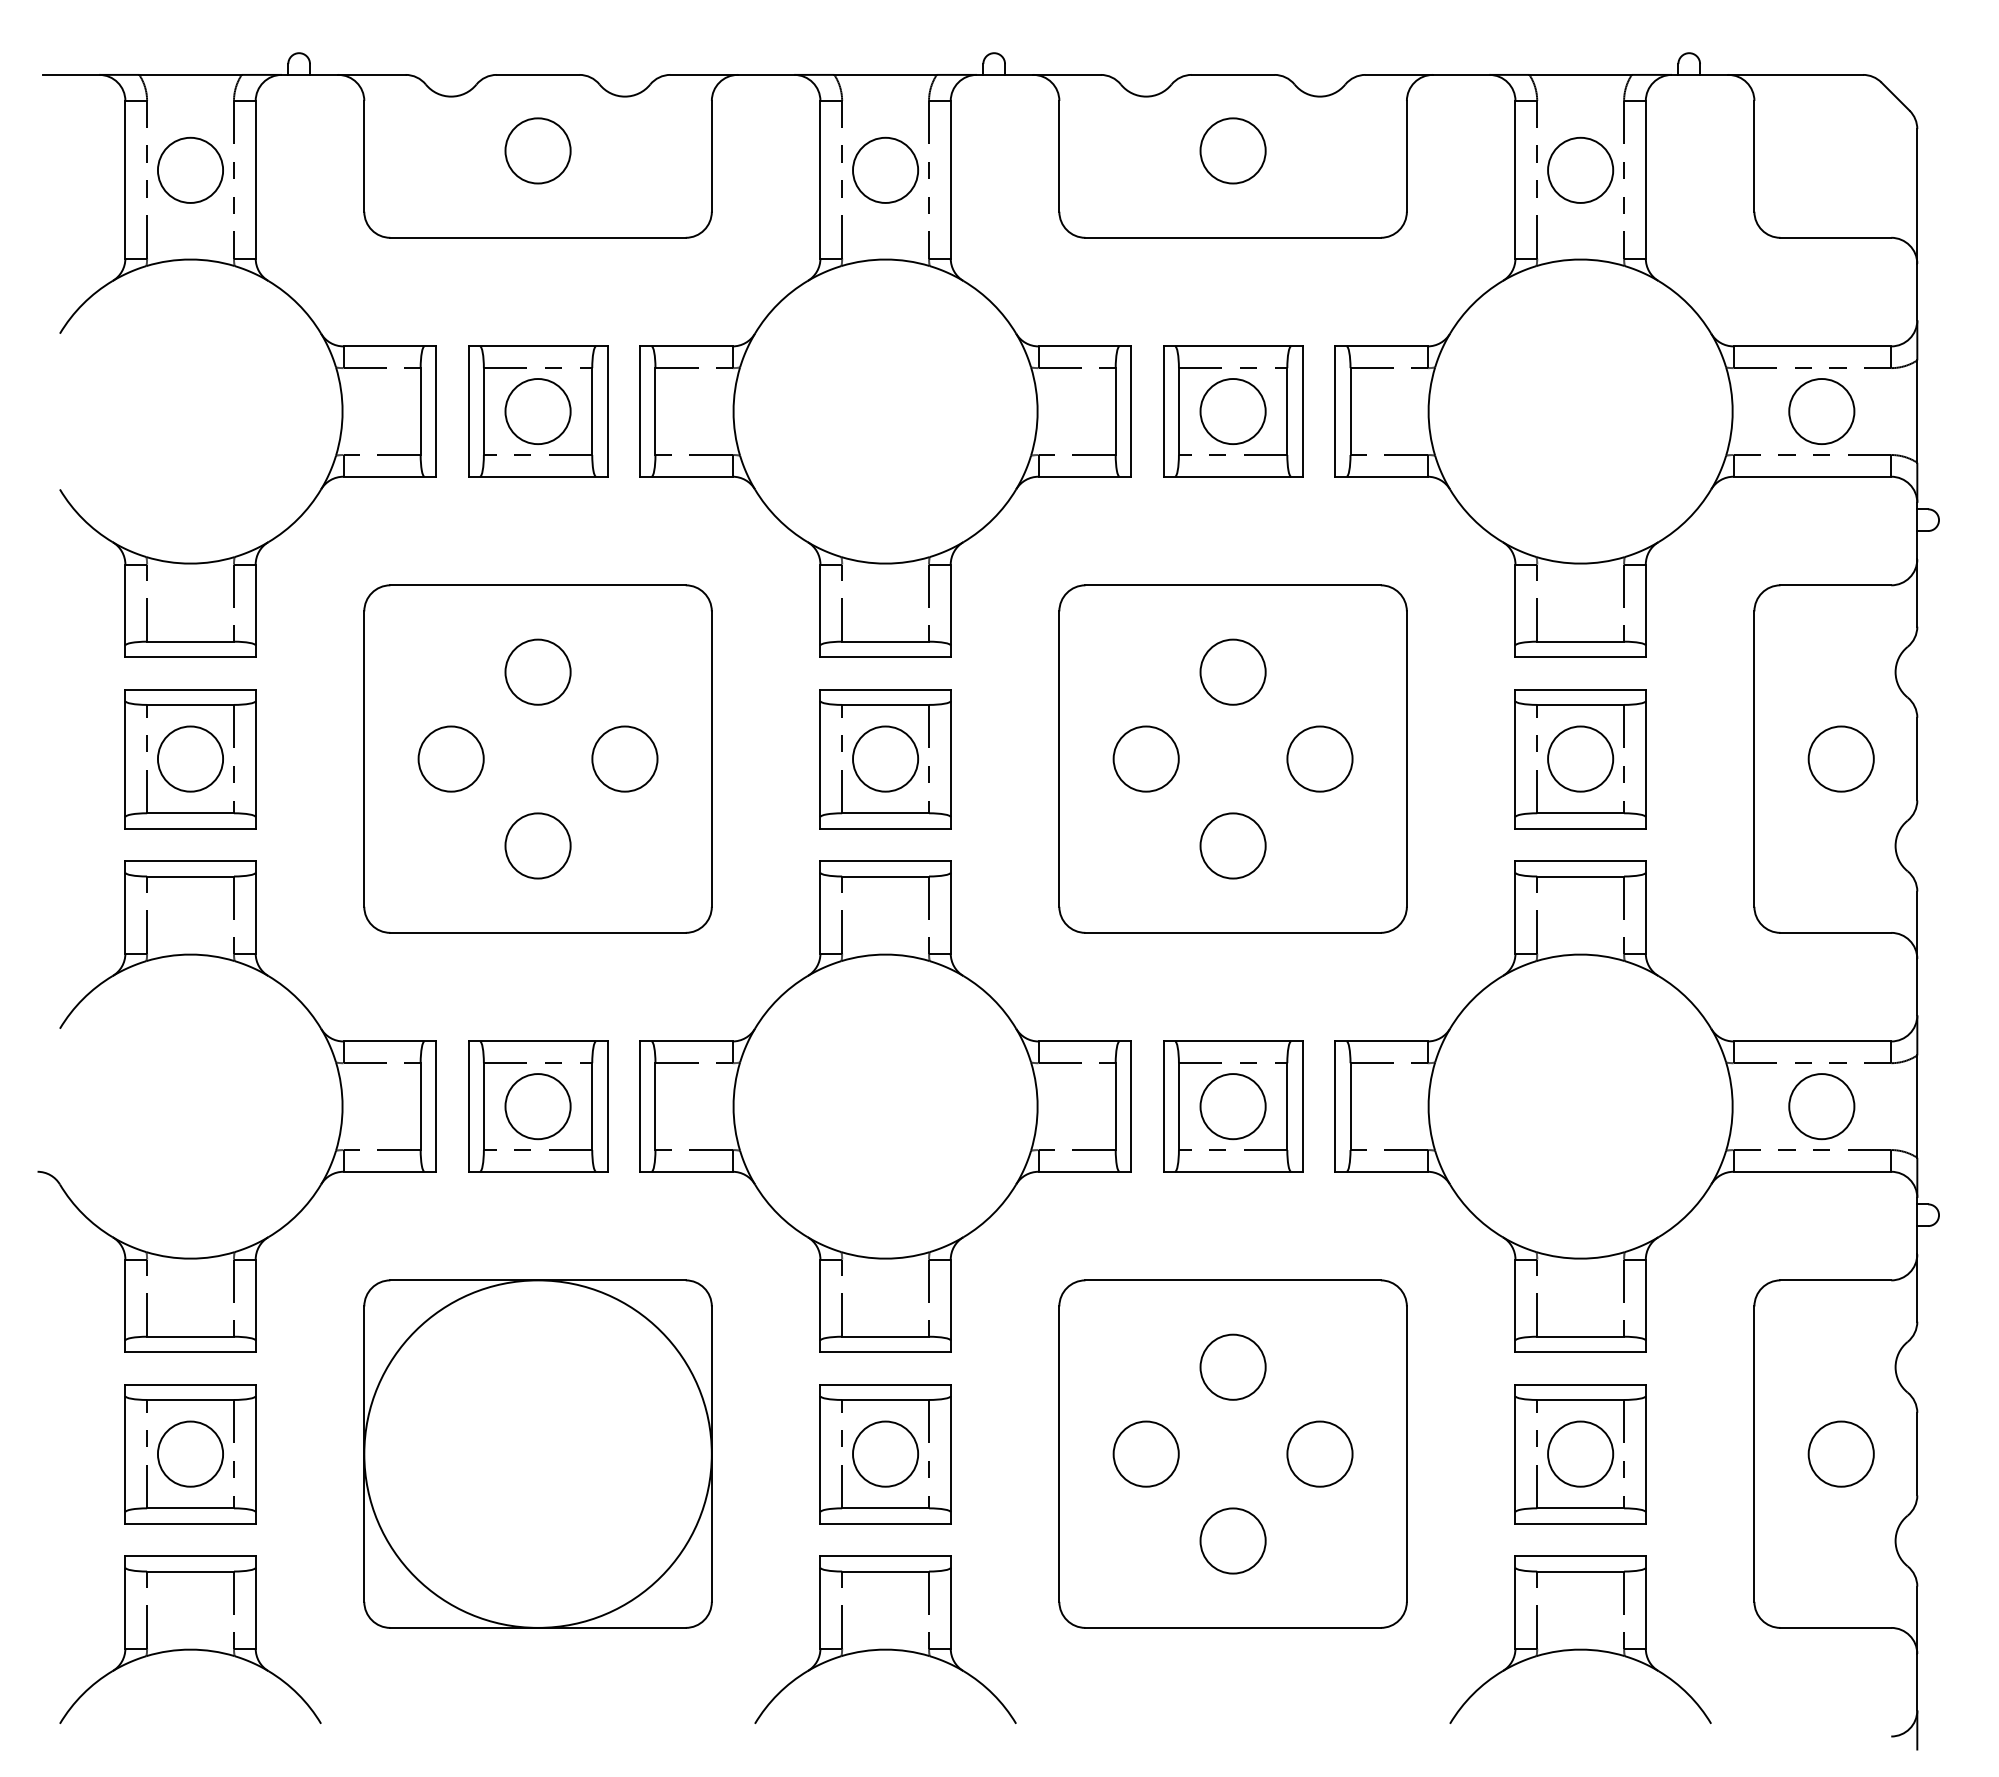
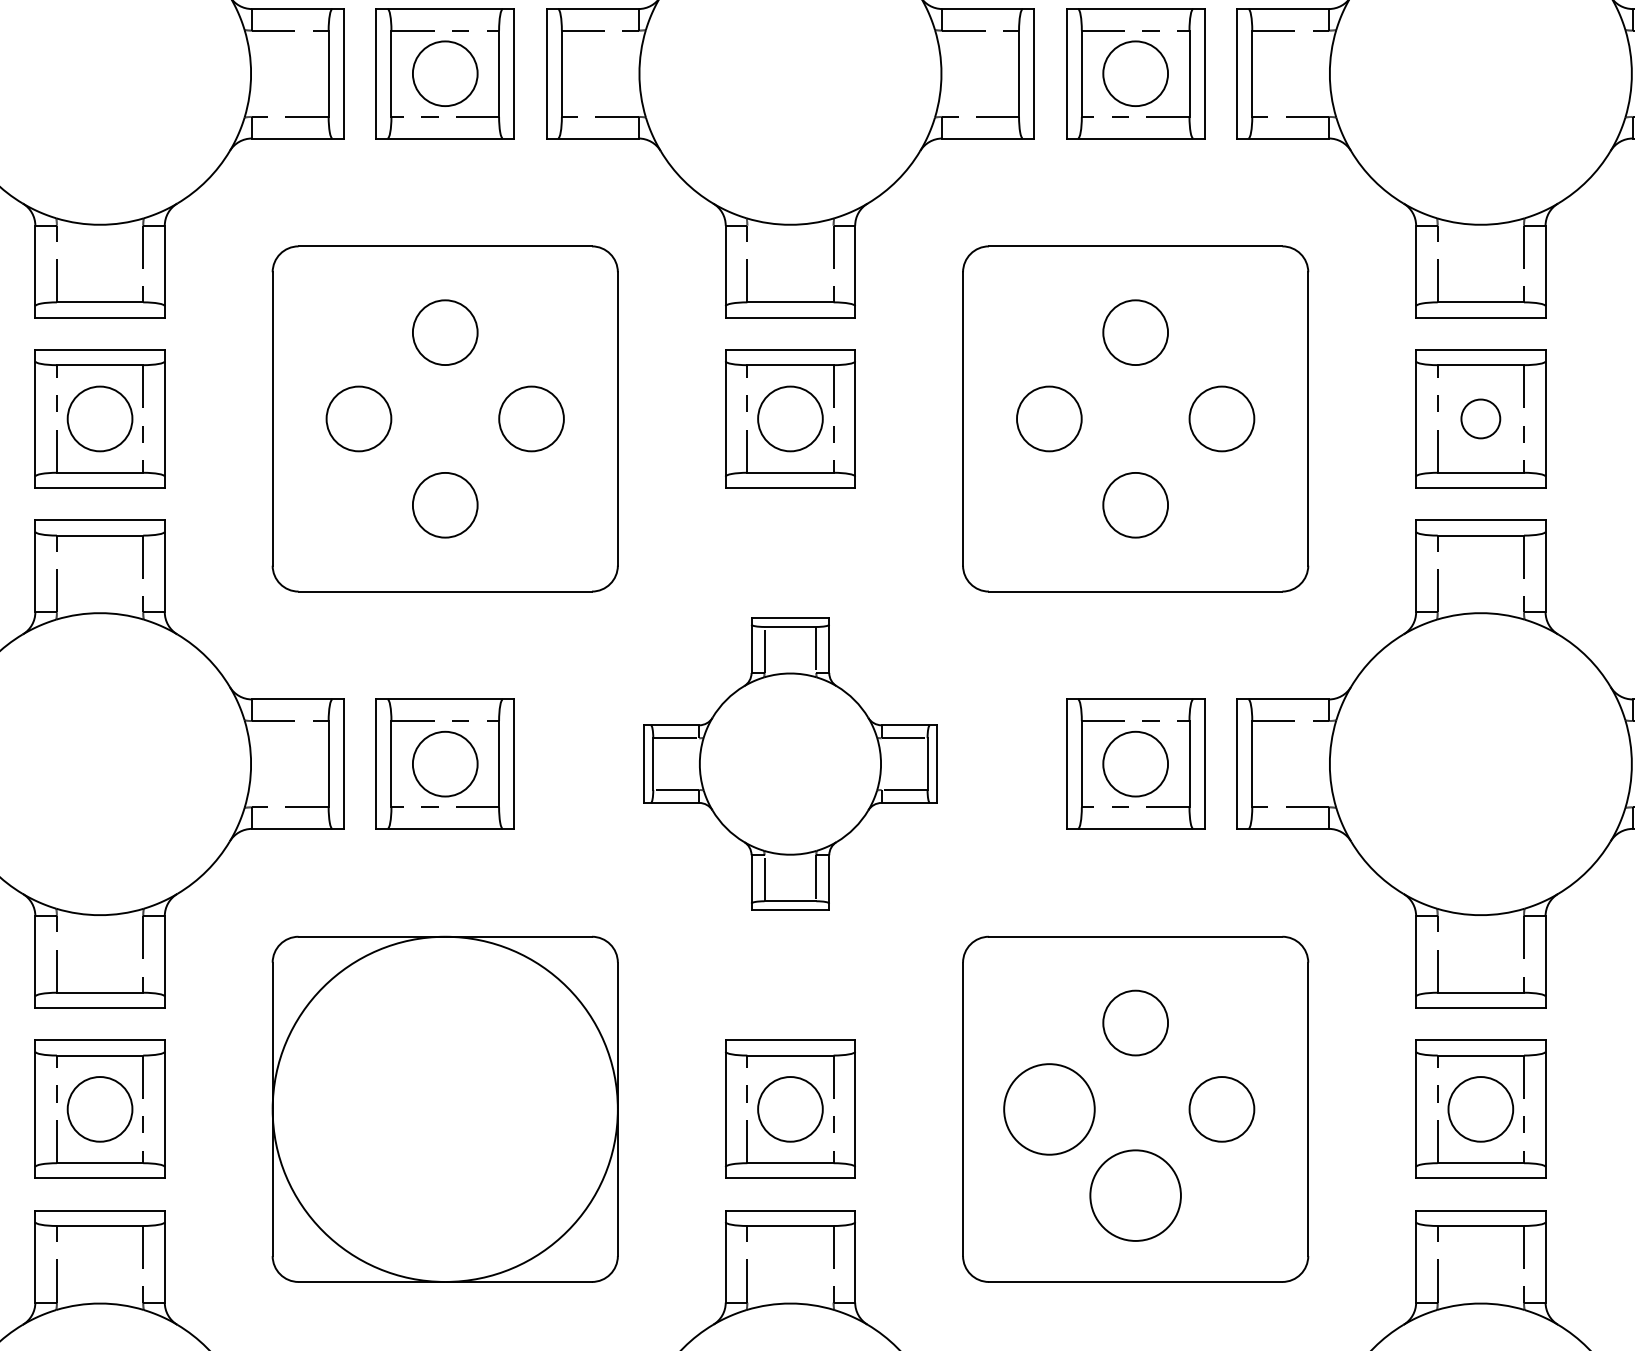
circle: (1580, 758) -> (1480, 418), size x0.6
part: (885, 1106) -> (790, 764), size x0.6
circle: (1145, 1453) -> (1048, 1108), size x1.4
circle: (1232, 1540) -> (1135, 1195), size x1.4

